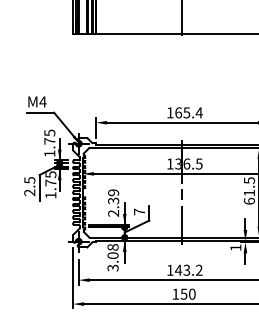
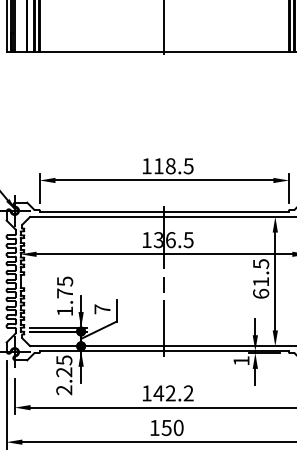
text: (188, 112) -> (173, 165), 165.4 -> 118.5
text: (113, 202) -> (64, 295), 2.39 -> 1.75
text: (112, 257) -> (63, 374), 3.08 -> 2.25
text: (186, 270) -> (170, 393), 143.2 -> 142.2

